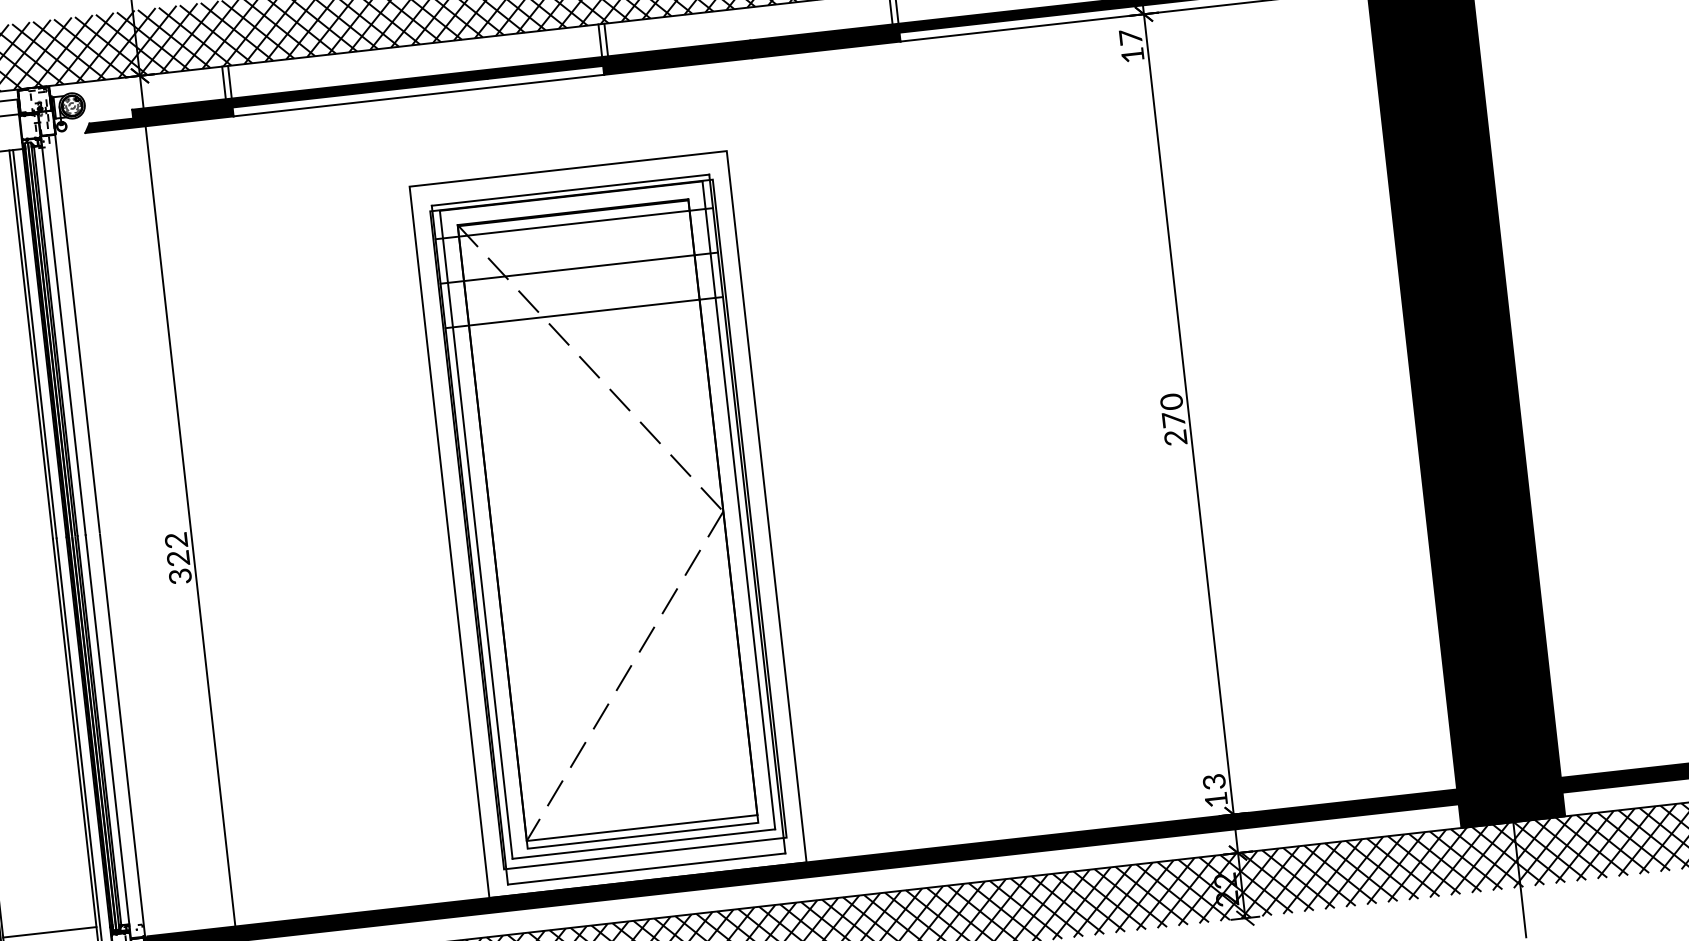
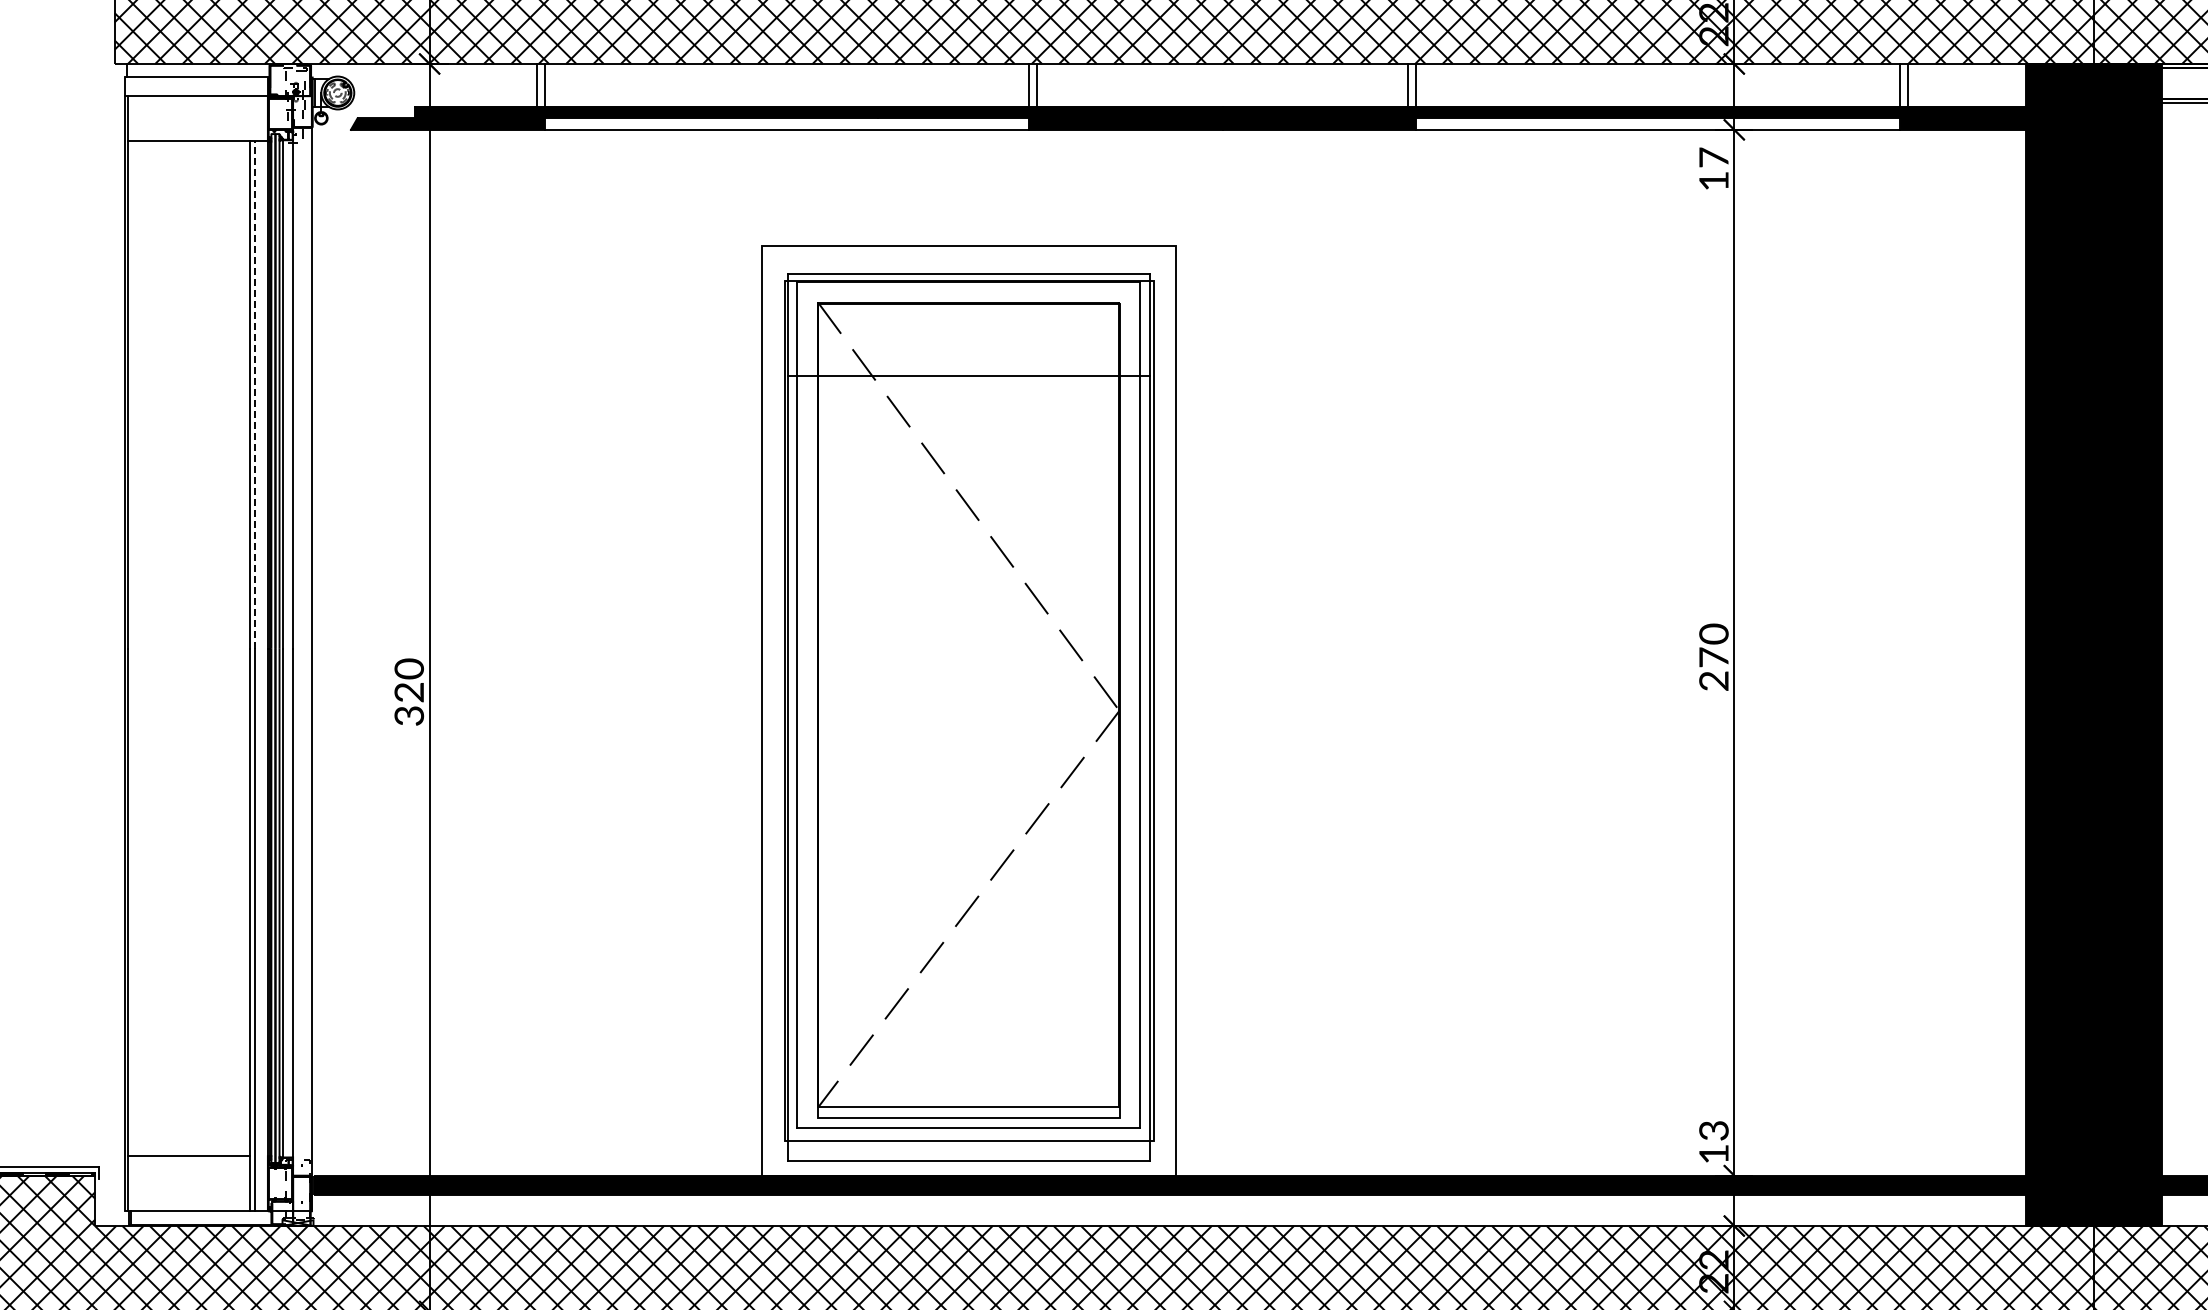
line: (574, 223) -> (968, 317), removed
line: (584, 312) -> (968, 433), removed
line: (35, 344) -> (255, 395), solid -> dashed
text: (176, 540) -> (409, 668), 322 -> 320

